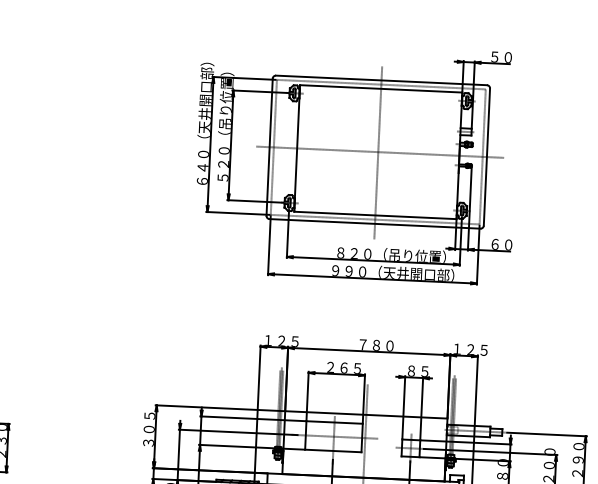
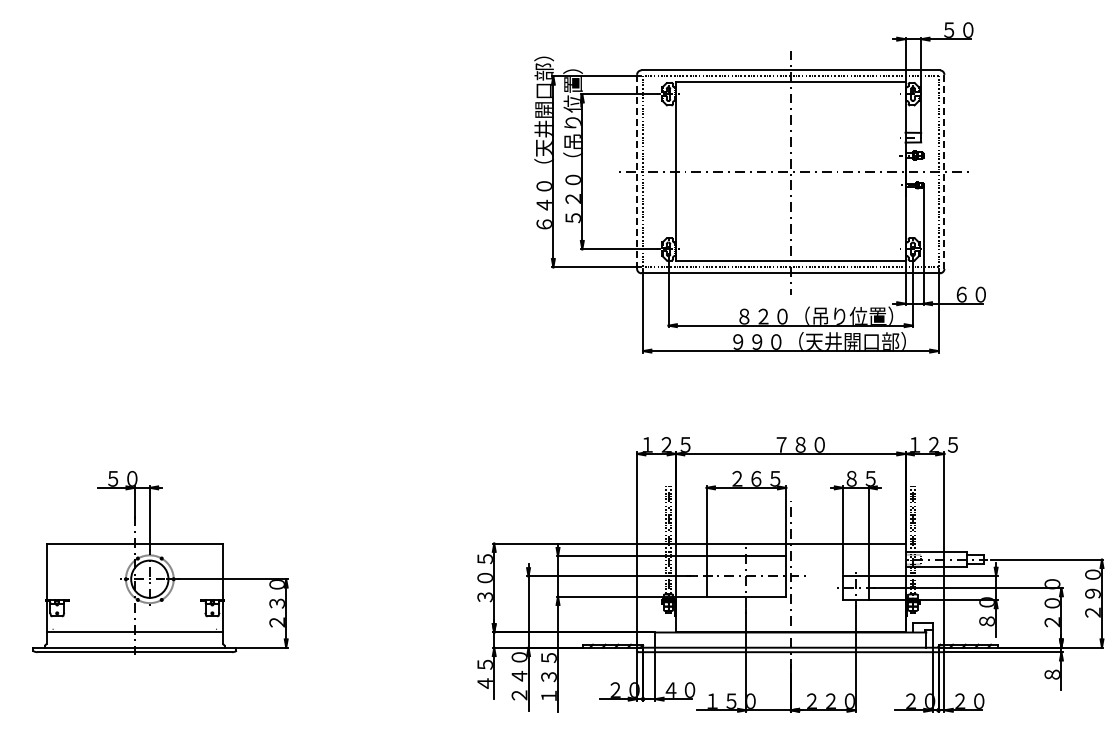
line: (269, 146) -> (637, 171), solid -> dashed
line: (486, 156) -> (944, 171), solid -> dashed

